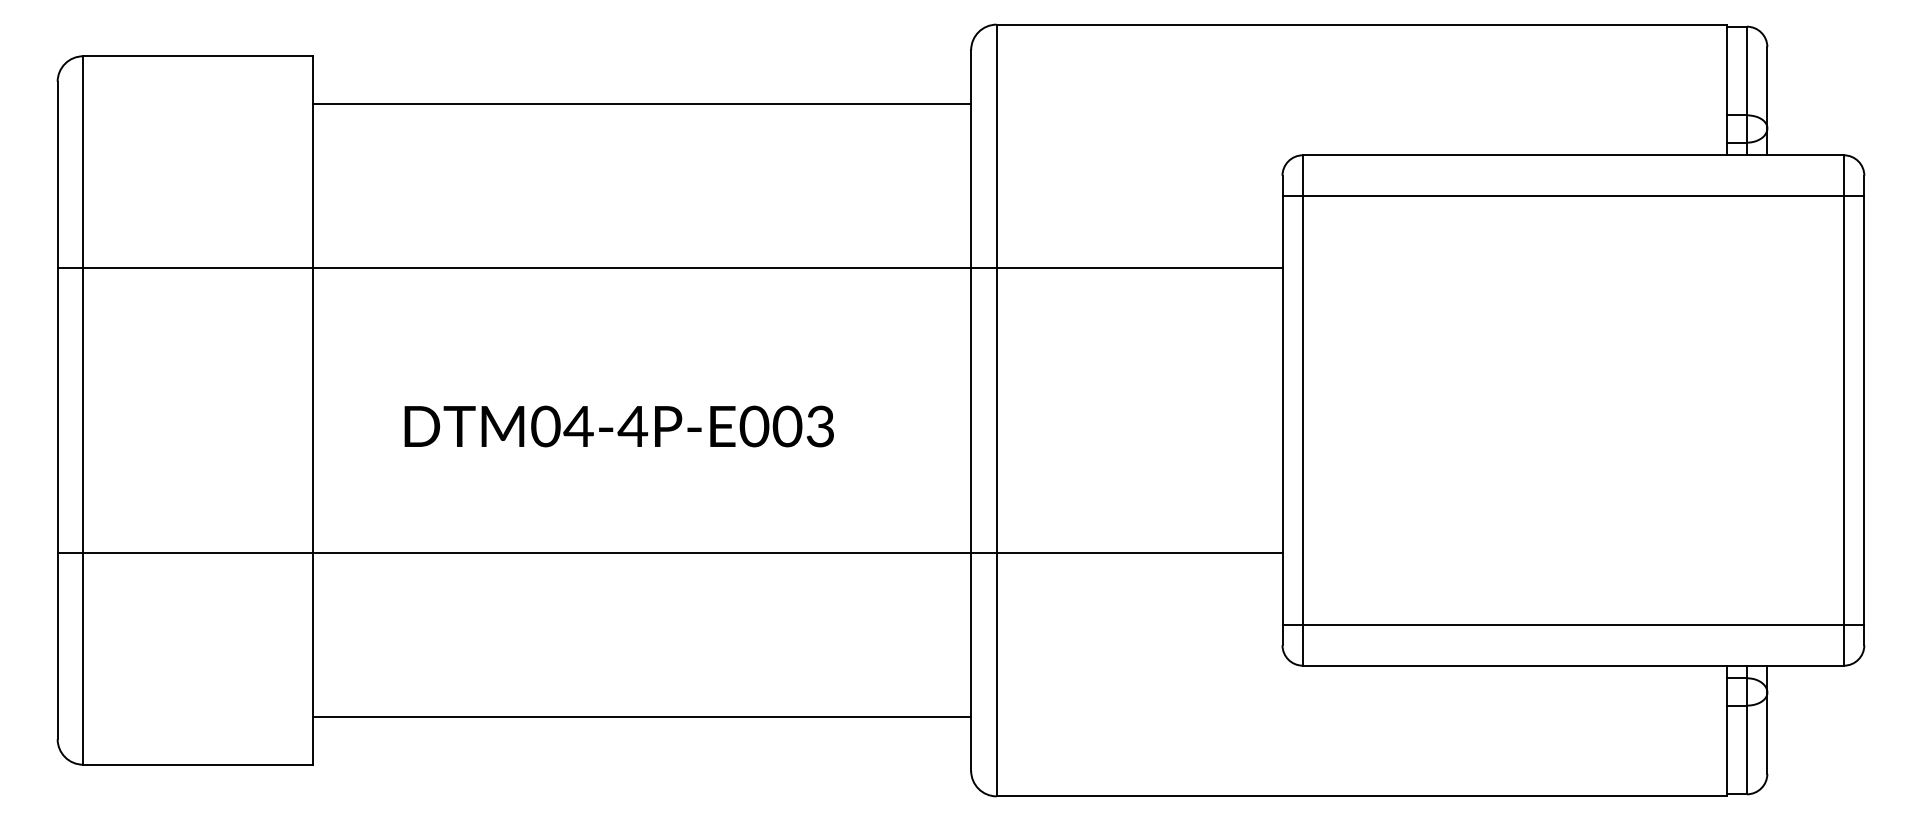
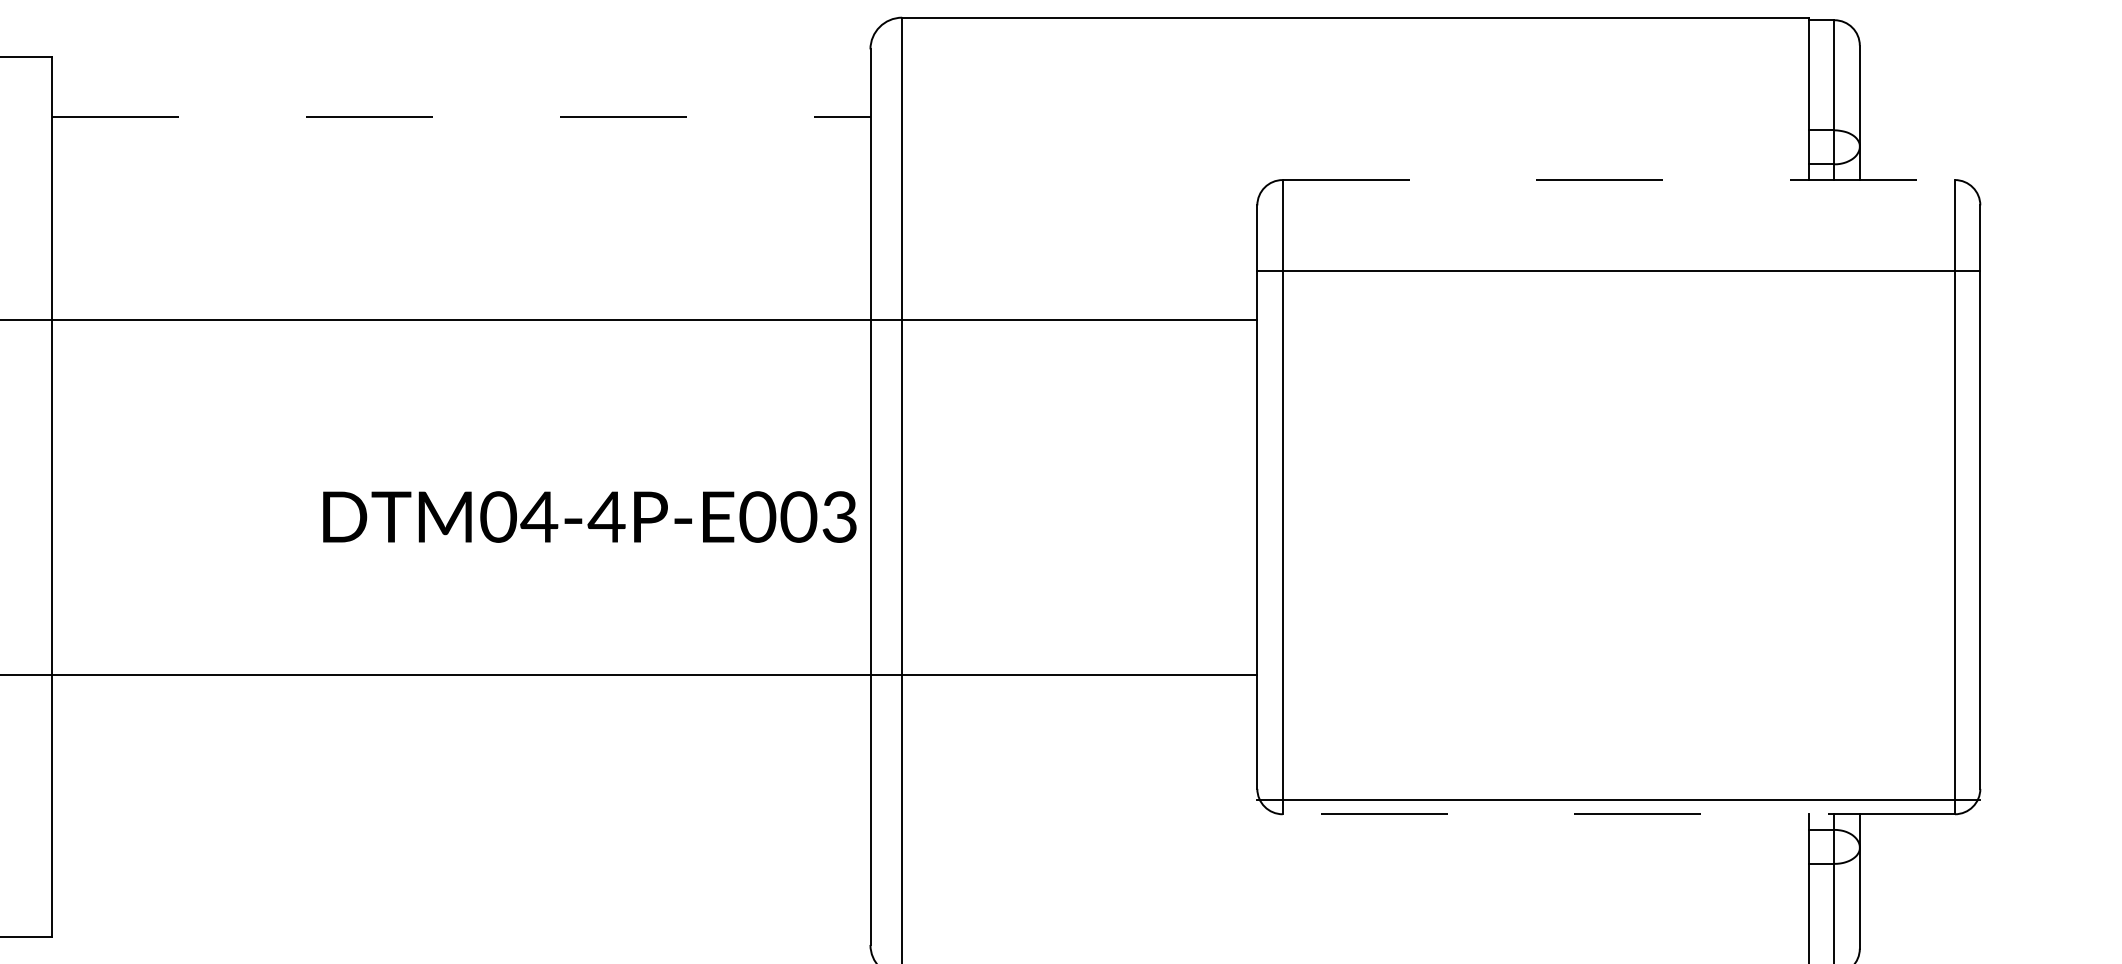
line: (642, 104) -> (462, 116), solid -> dashed
line: (1573, 155) -> (1618, 180), solid -> dashed
line: (1573, 196) -> (1618, 270), moved
text: (618, 426) -> (588, 517), moved
line: (1573, 624) -> (1618, 799), moved
line: (1573, 665) -> (1618, 814), solid -> dashed
line: (641, 716) -> (460, 877), removed

